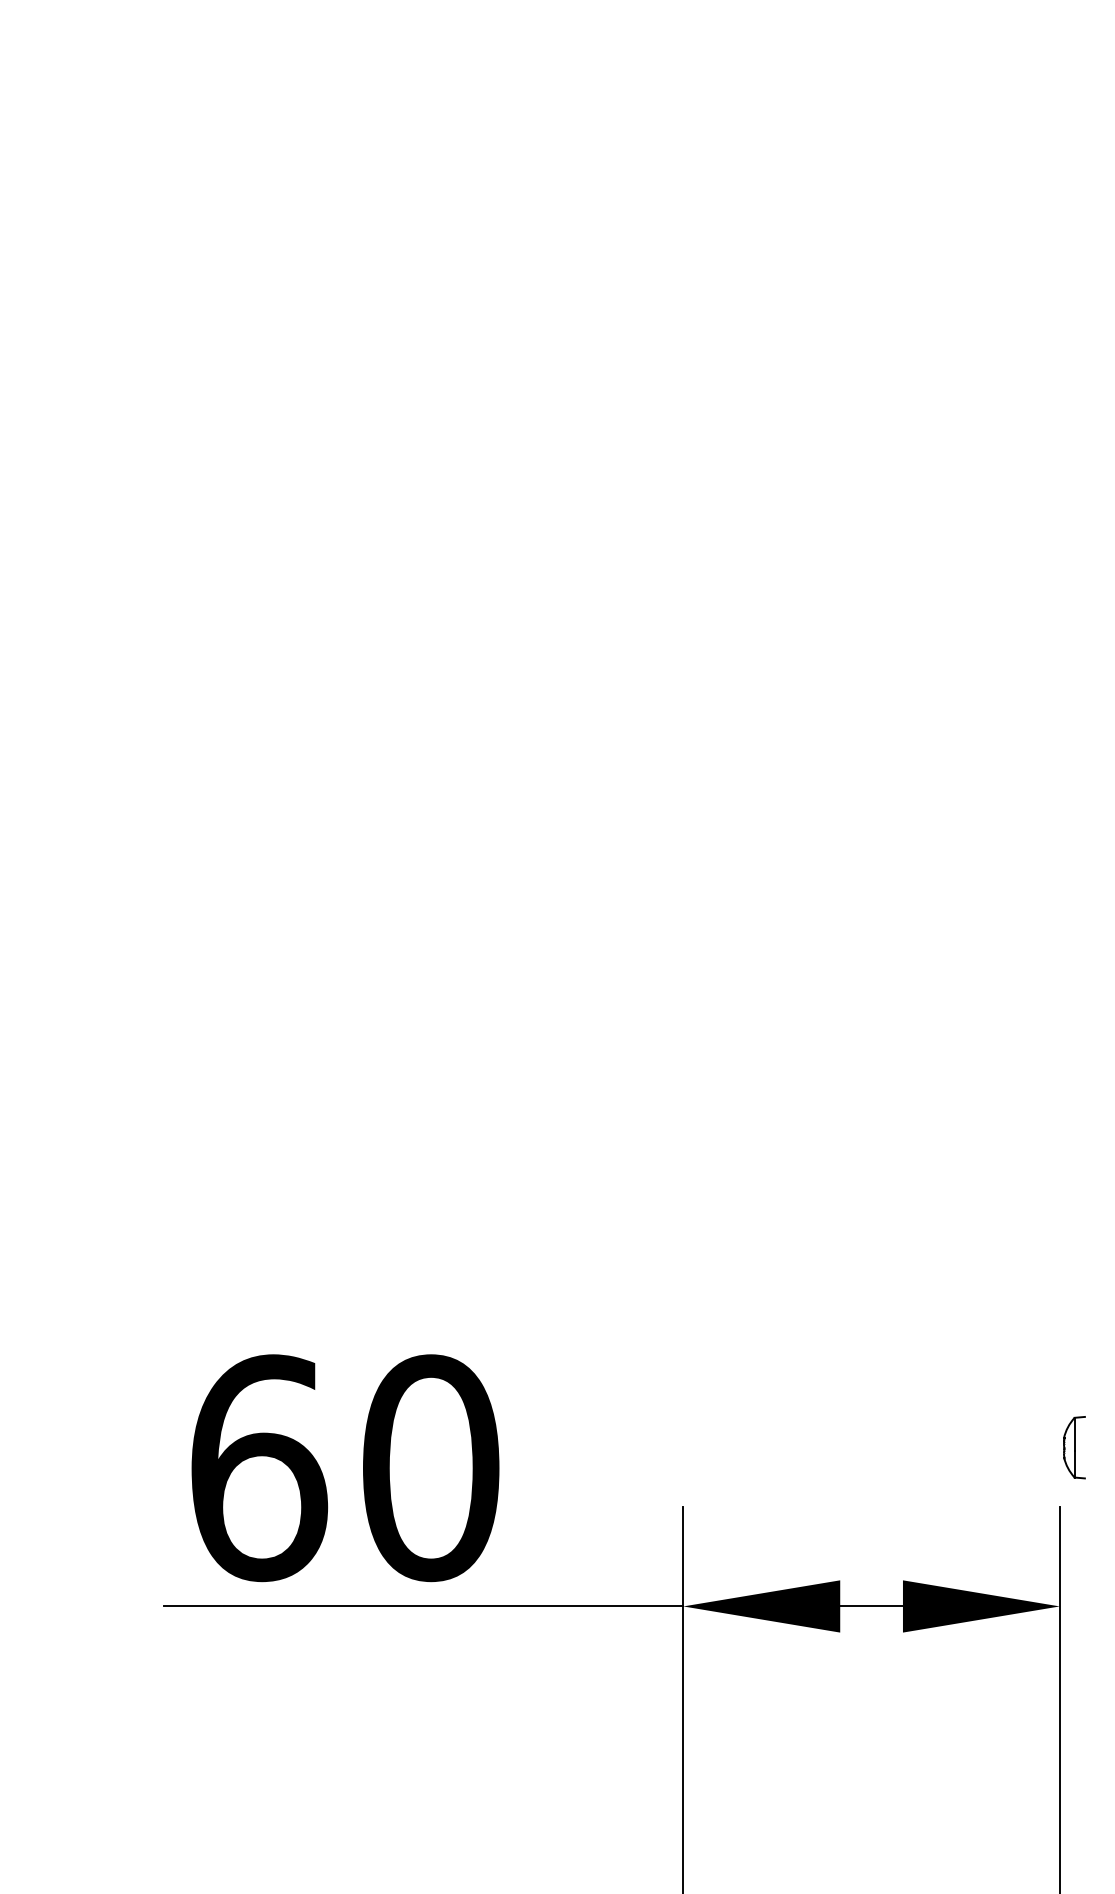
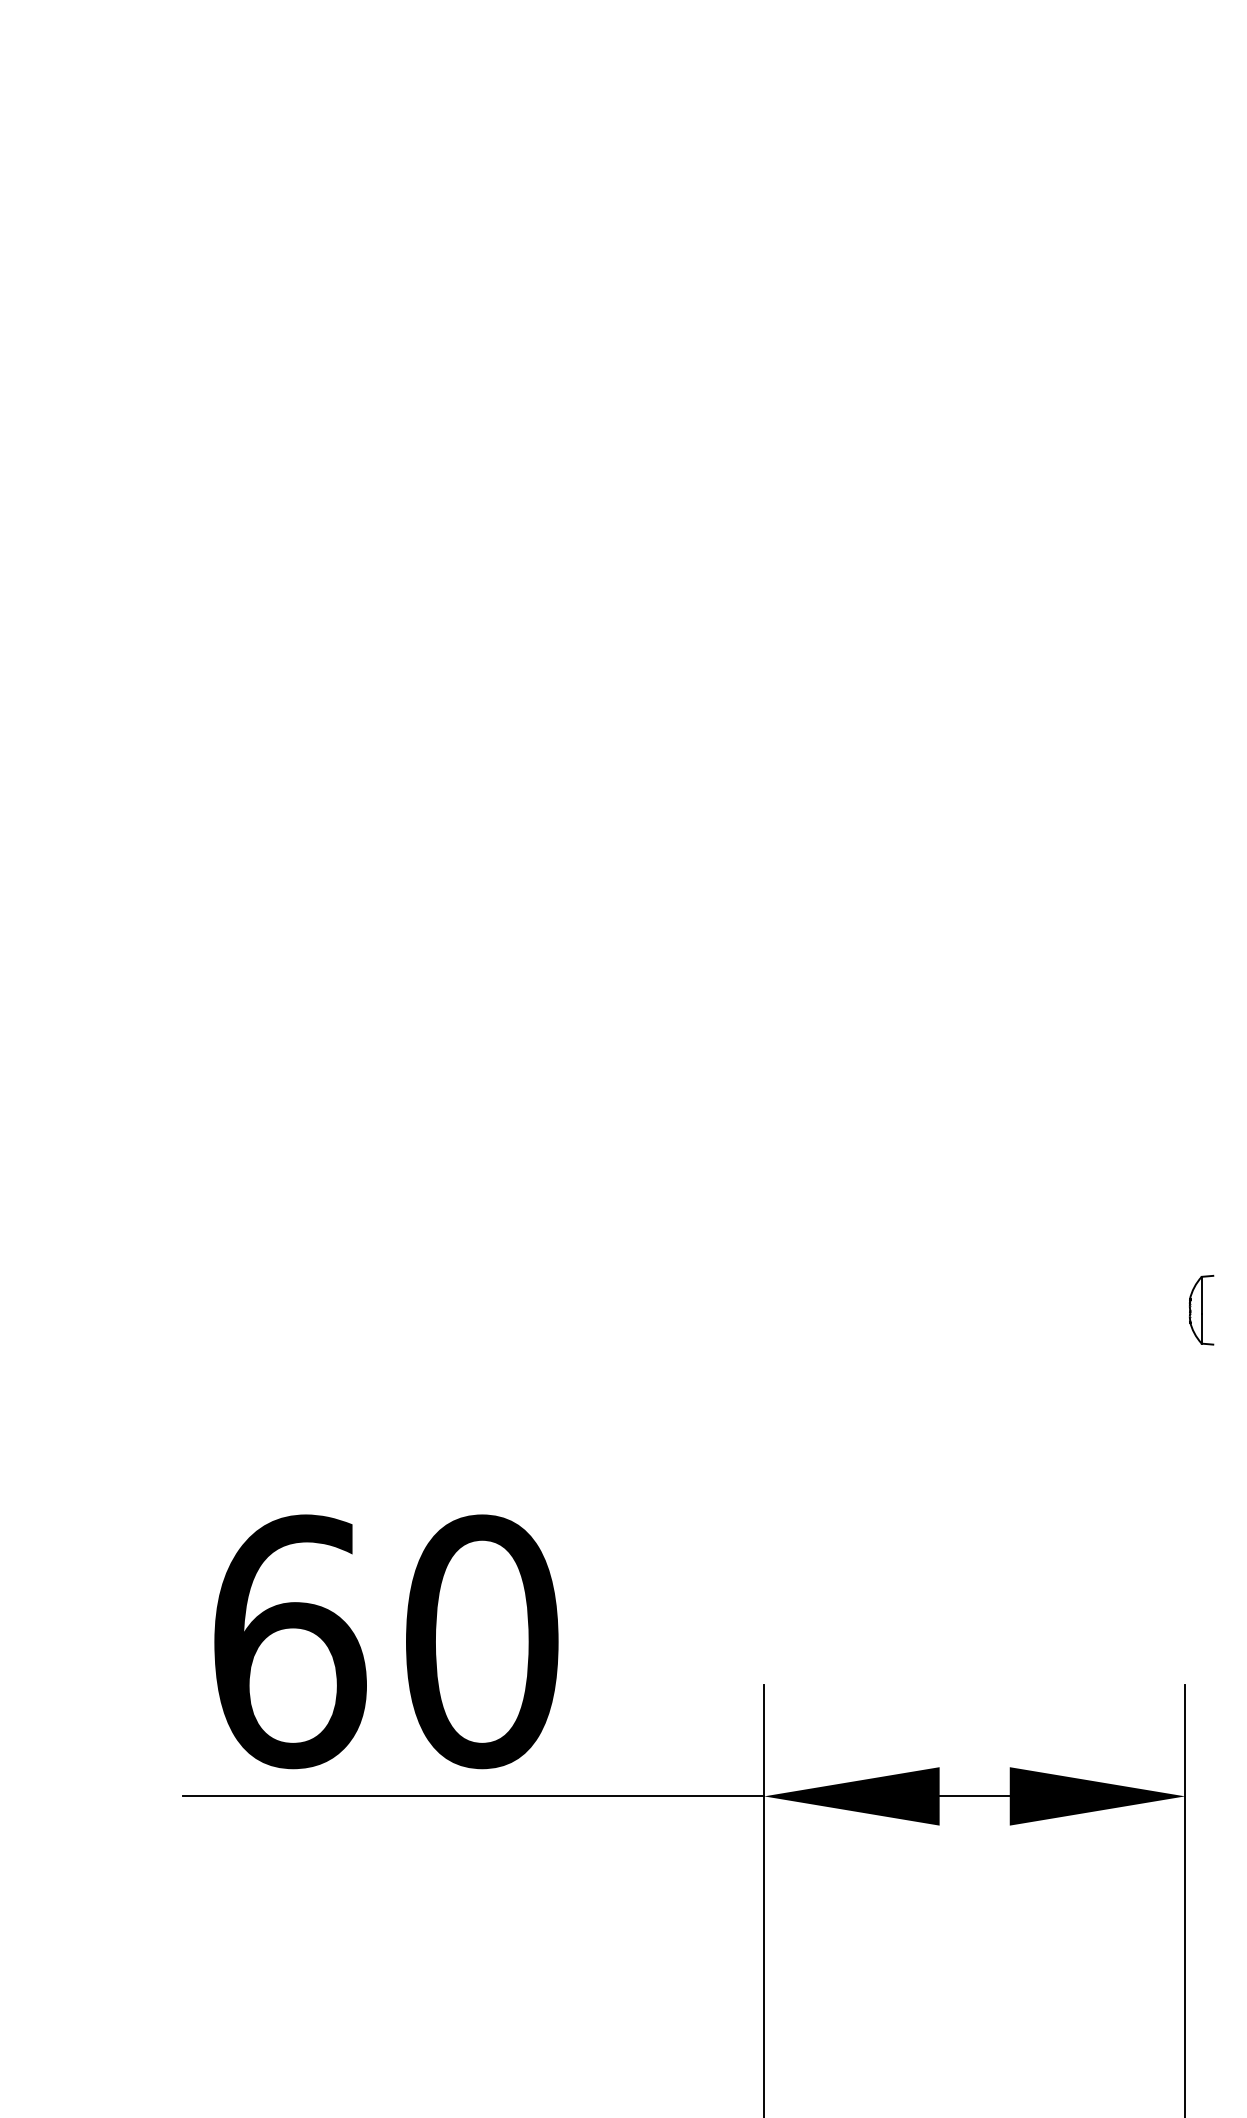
part: (1074, 1447) -> (1201, 1310), moved

